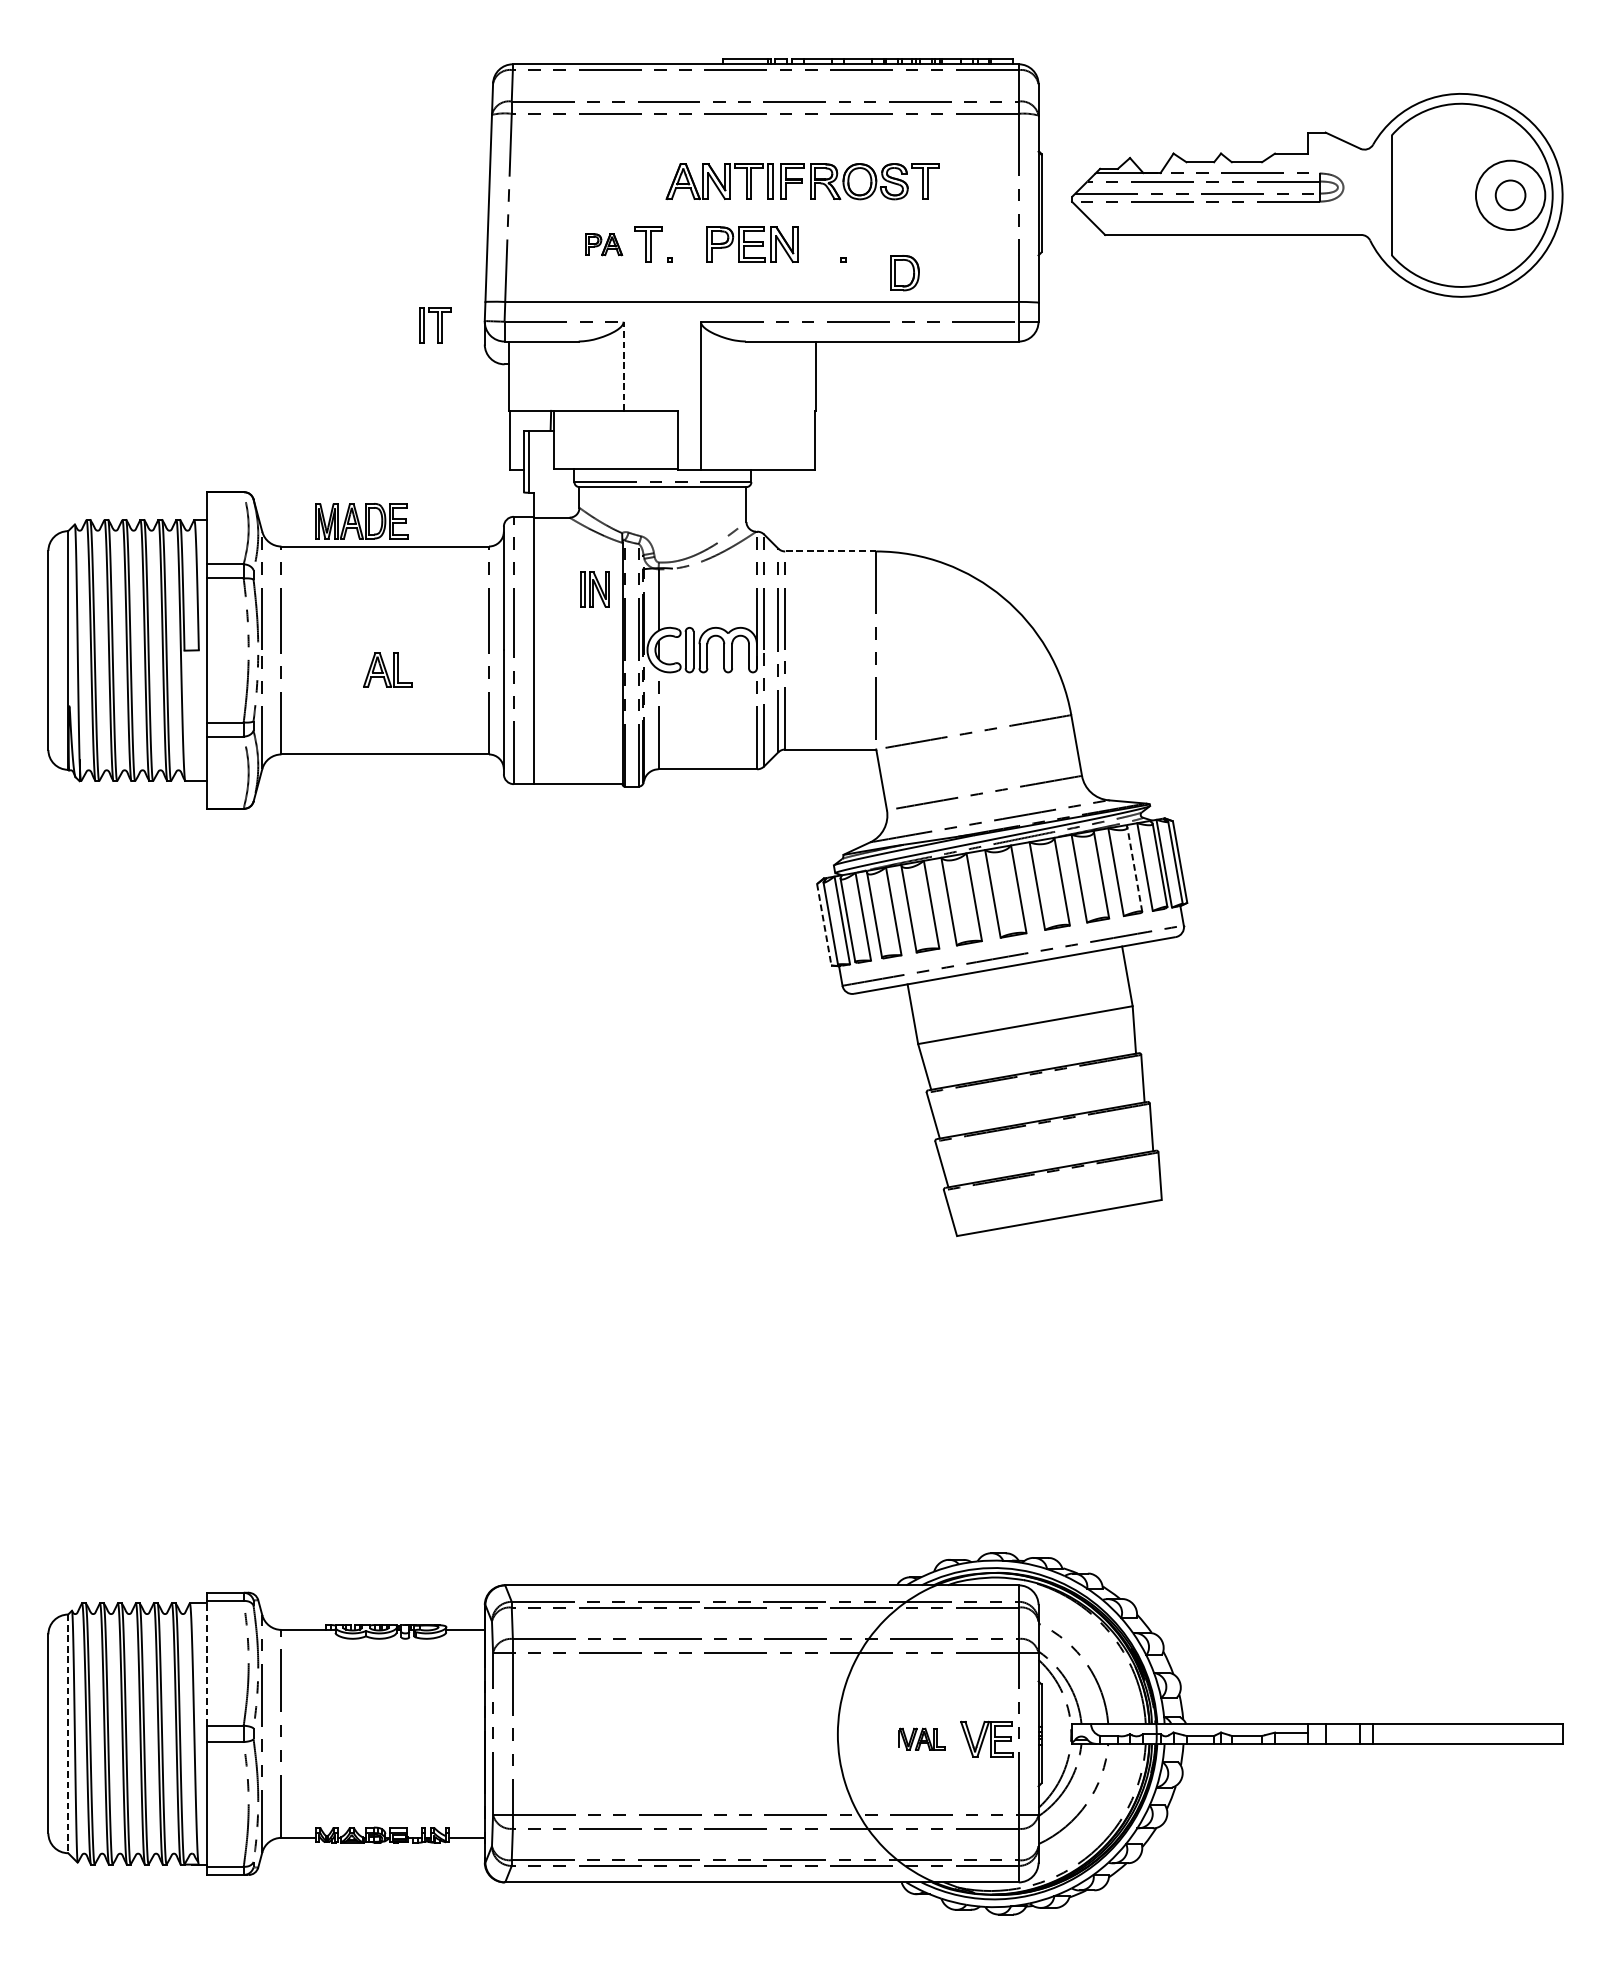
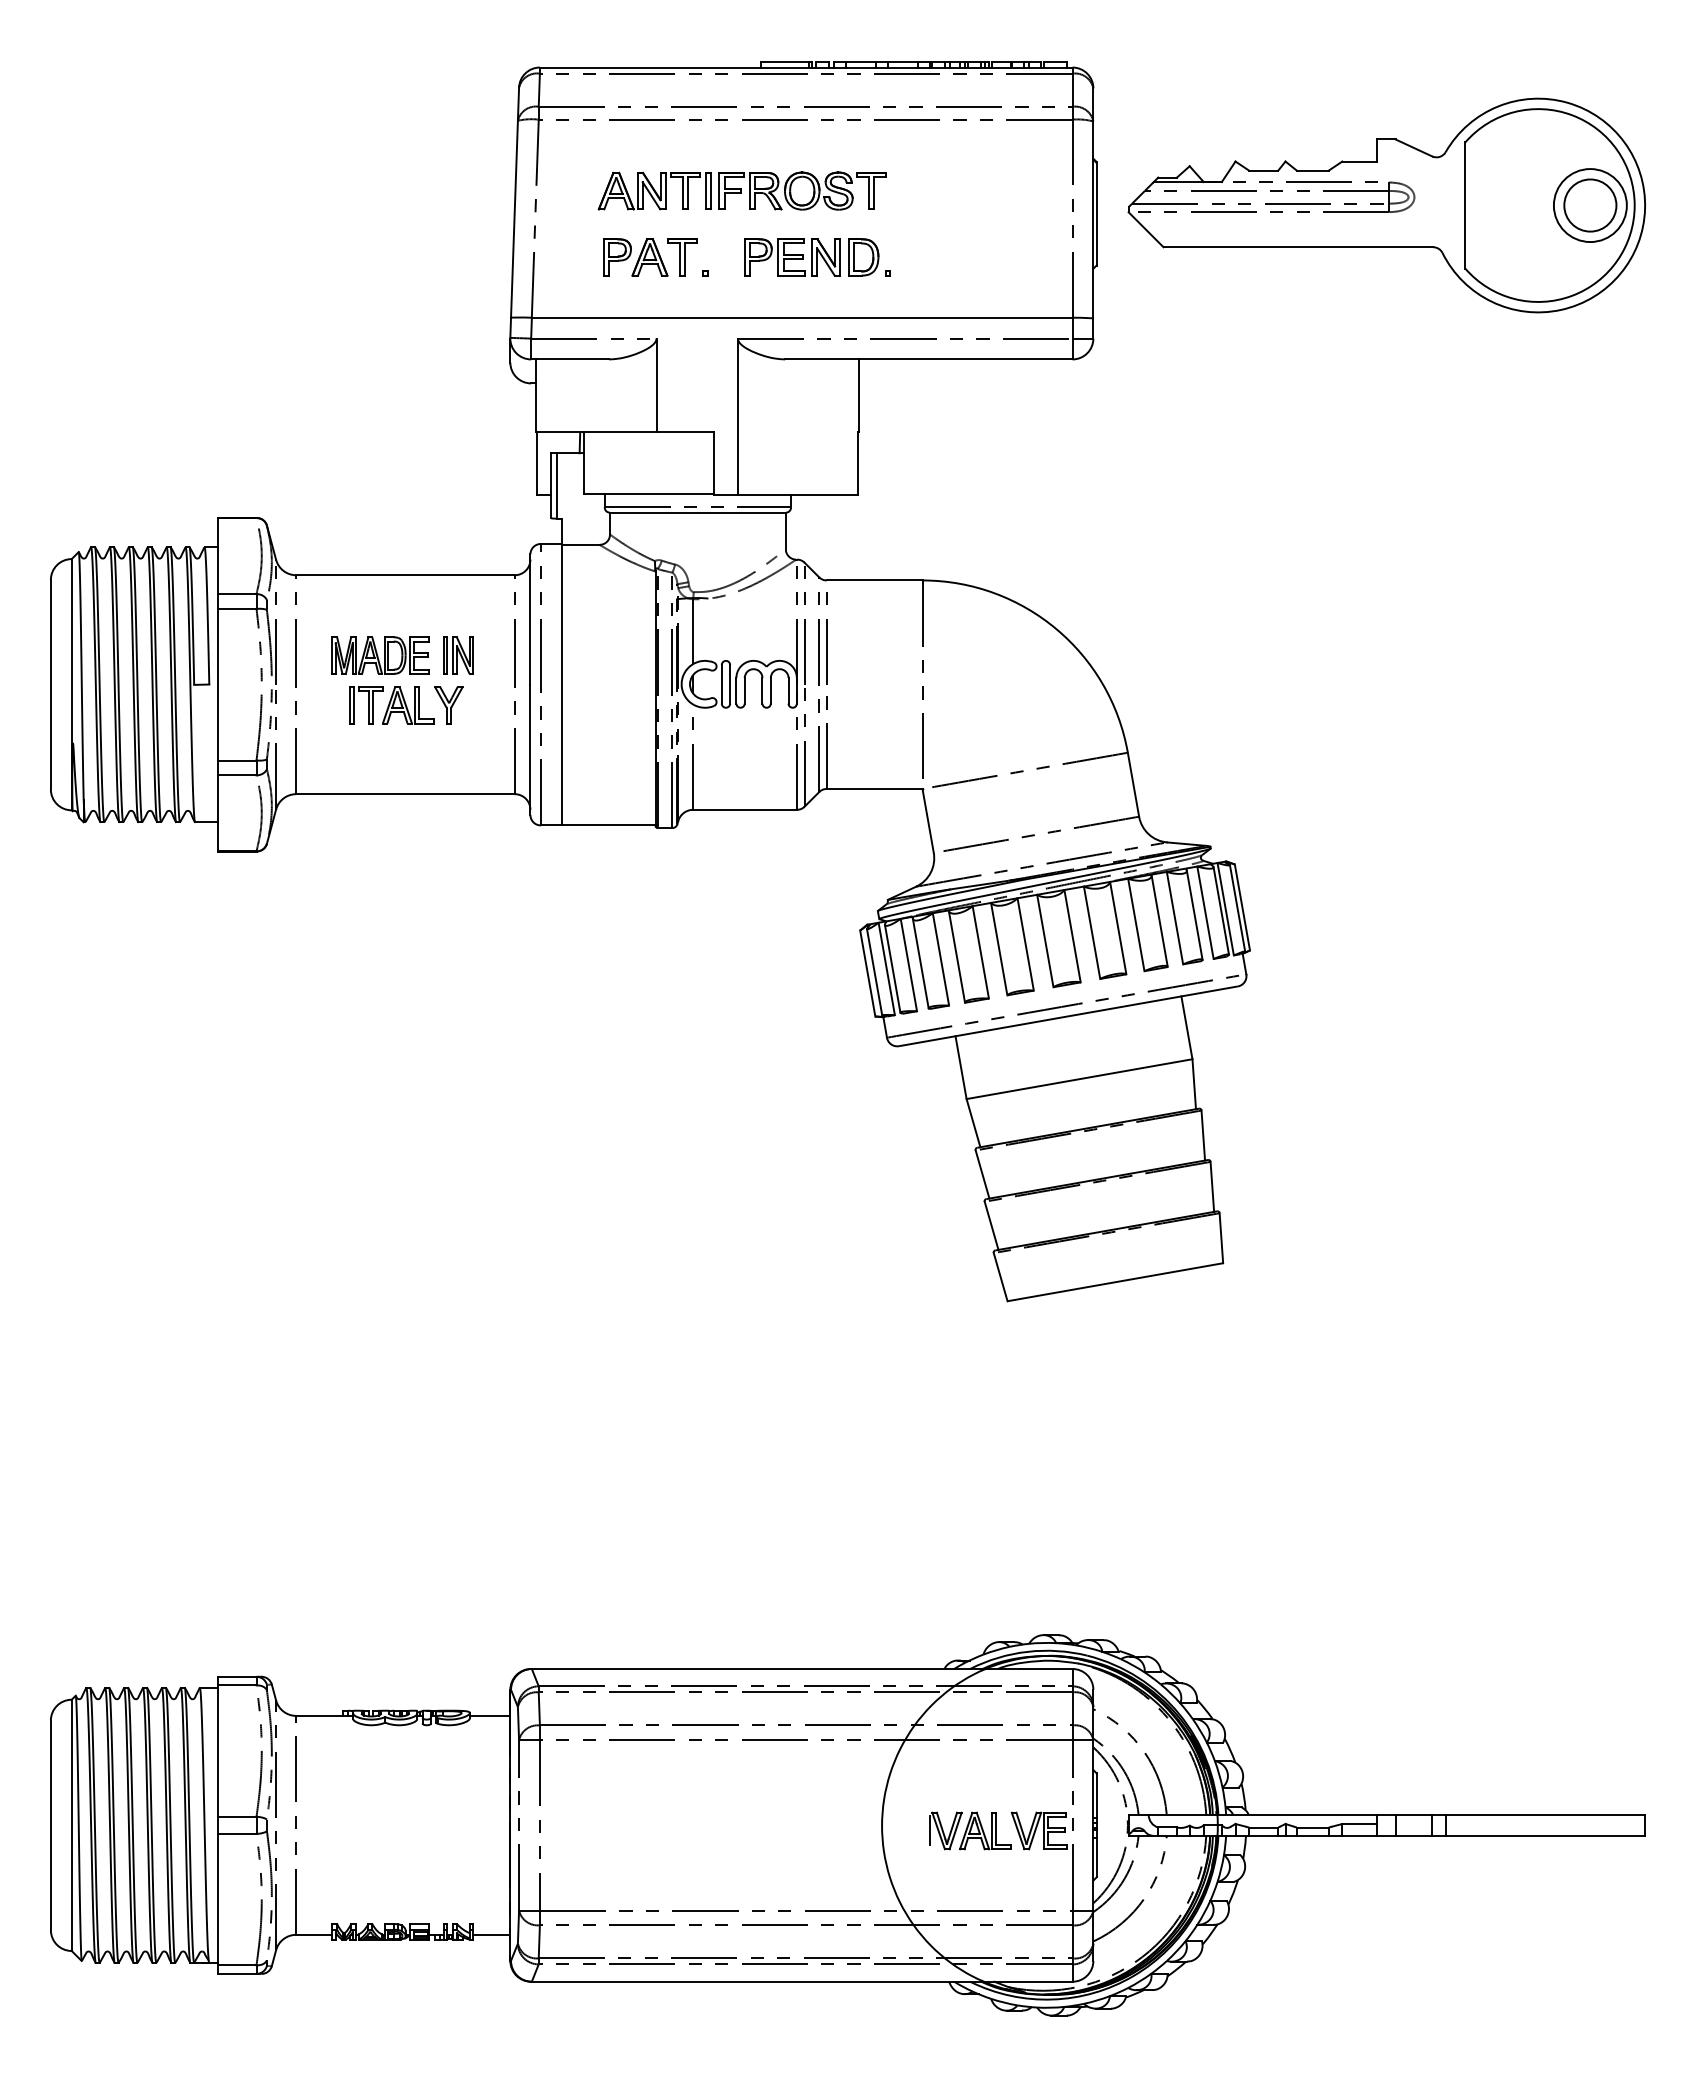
part: (802, 181) -> (741, 190), moved
circle: (1510, 195) -> (1590, 205), size x1.67
part: (603, 244) -> (635, 257), size x1.67
part: (904, 273) -> (863, 257), moved
part: (435, 325) -> (366, 705), moved
line: (623, 366) -> (656, 385), dashed -> solid
part: (361, 521) -> (380, 655), moved
line: (830, 551) -> (874, 580), dashed -> solid
part: (595, 589) -> (458, 655), moved
part: (426, 670) -> (448, 705), added
line: (1134, 868) -> (1194, 914), dashed -> solid
line: (824, 924) -> (867, 973), dashed -> solid
line: (206, 1663) -> (217, 1751), dashed -> solid
line: (67, 1734) -> (71, 1825), dashed -> solid
part: (921, 1738) -> (970, 1830), size x1.67

